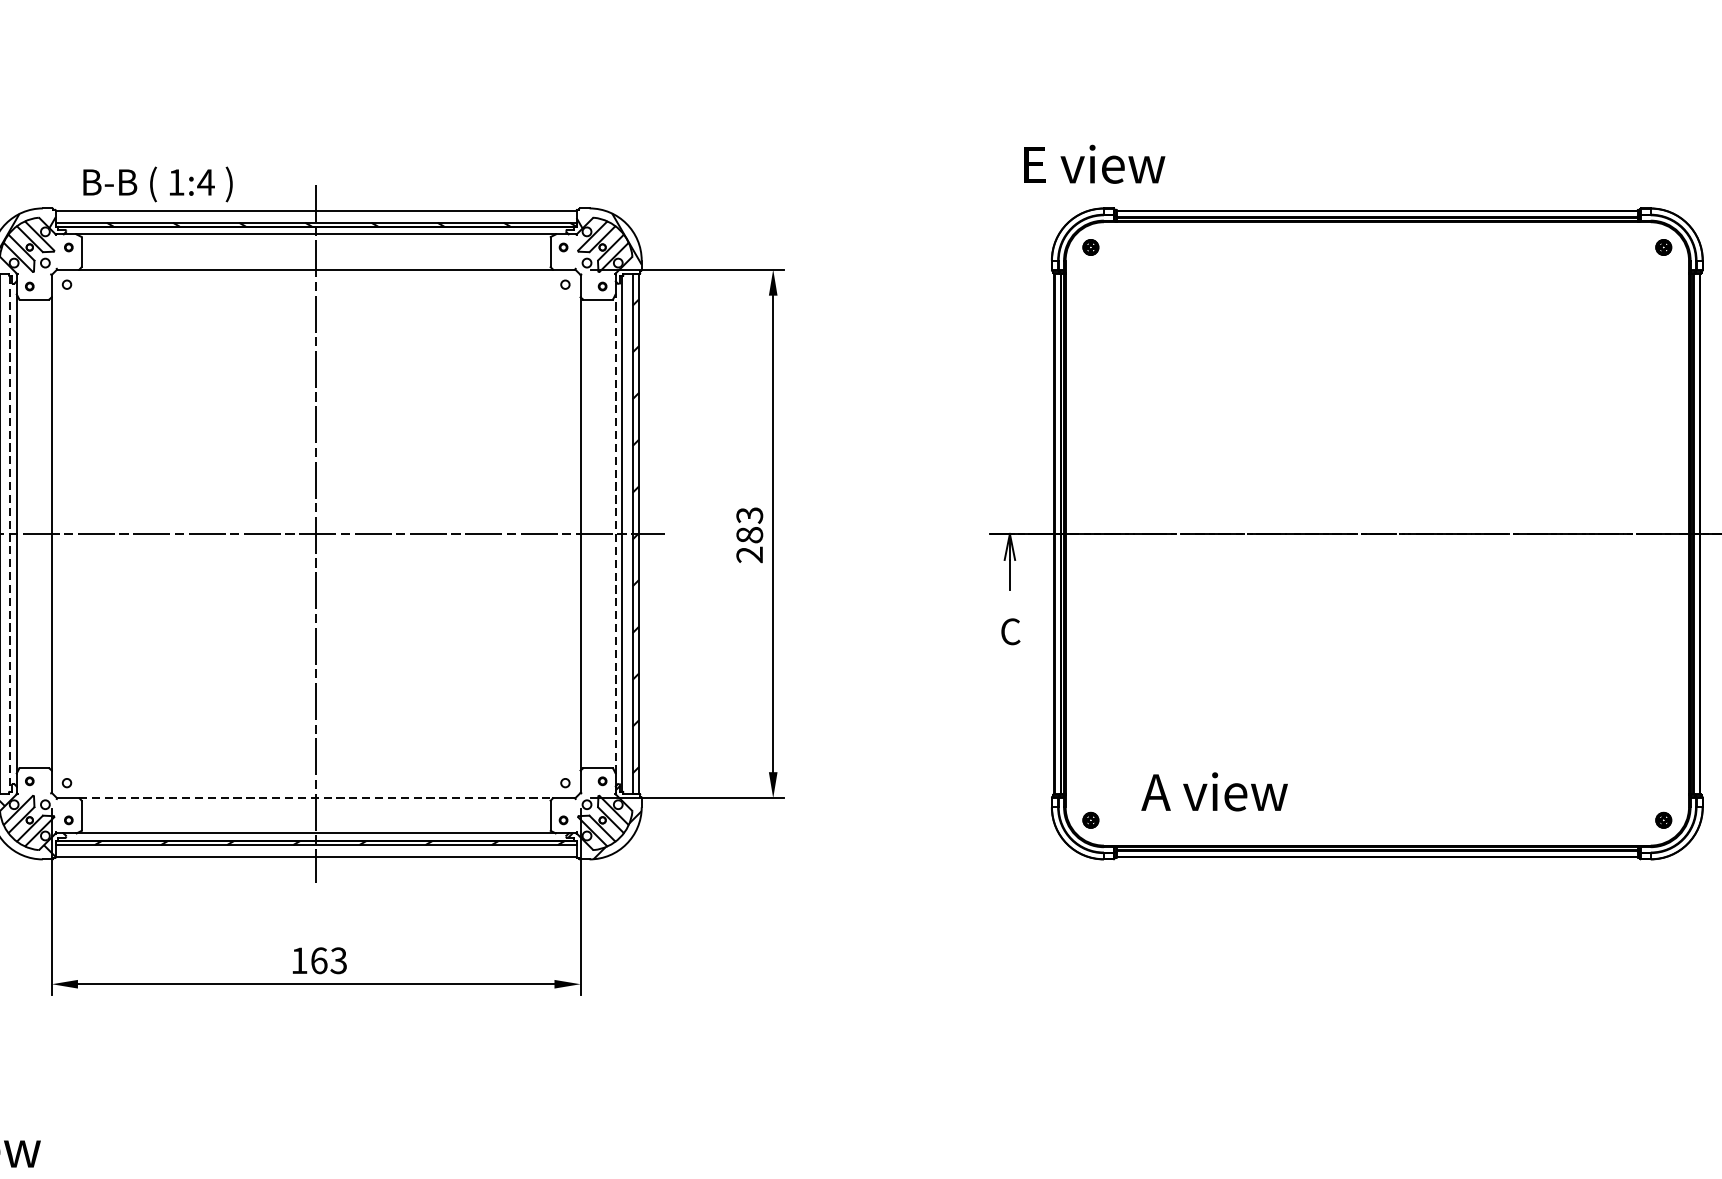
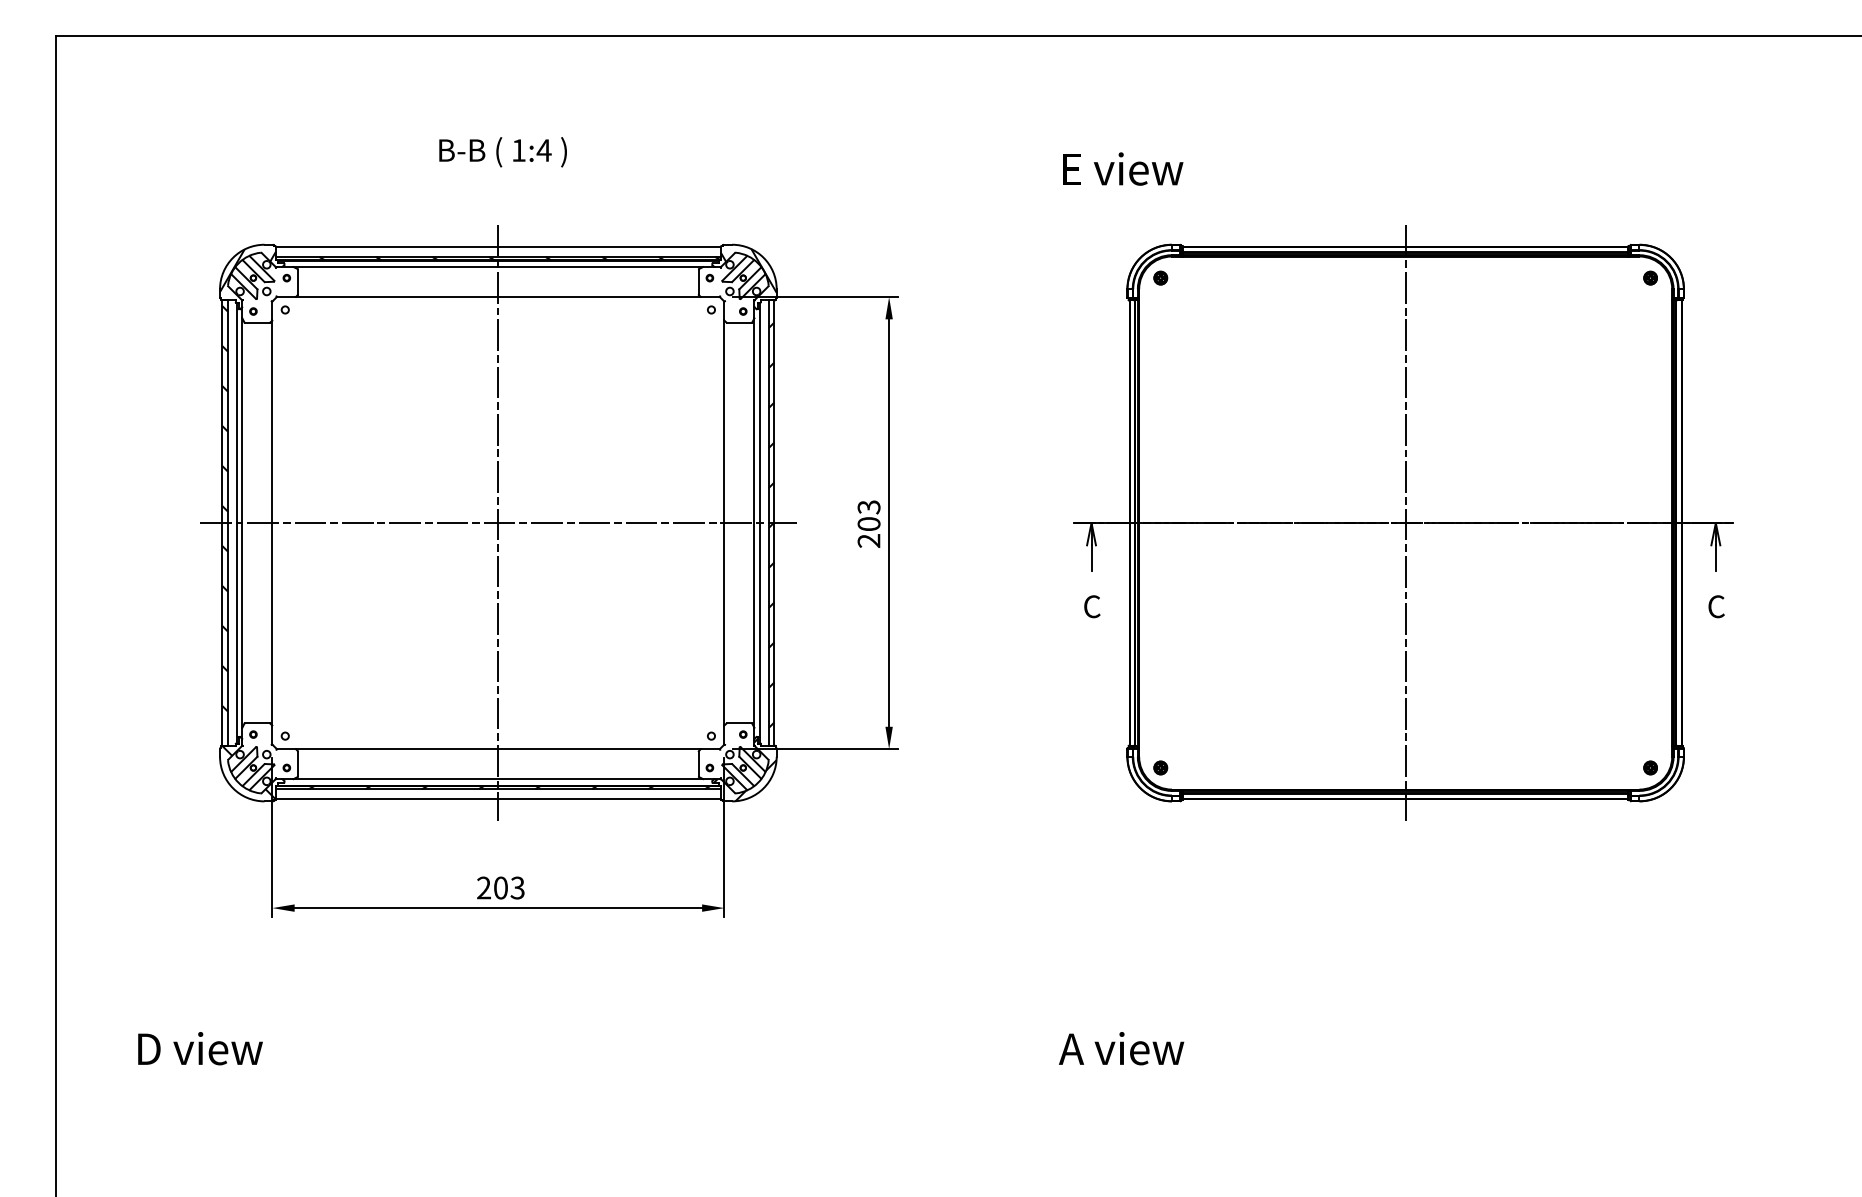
text: (1095, 163) -> (1123, 168), moved
text: (157, 184) -> (502, 152), moved
line: (1377, 533) -> (1405, 522), added
line: (9, 534) -> (236, 523), dashed -> solid
line: (615, 534) -> (754, 523), dashed -> solid
text: (750, 535) -> (869, 524), 283 -> 203
text: (1214, 791) -> (1121, 1048), moved
line: (316, 798) -> (498, 749), dashed -> solid
text: (309, 960) -> (492, 887), 163 -> 203

